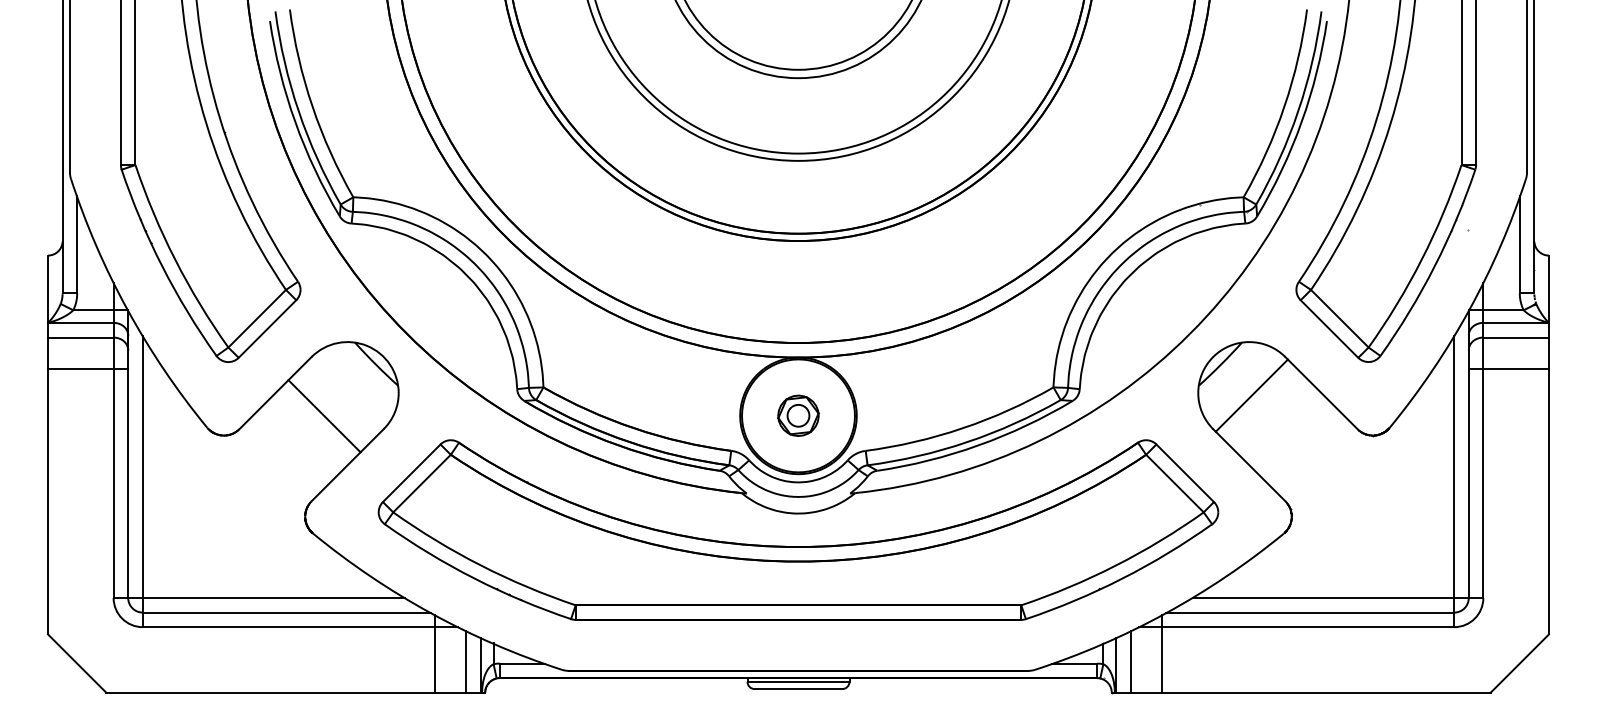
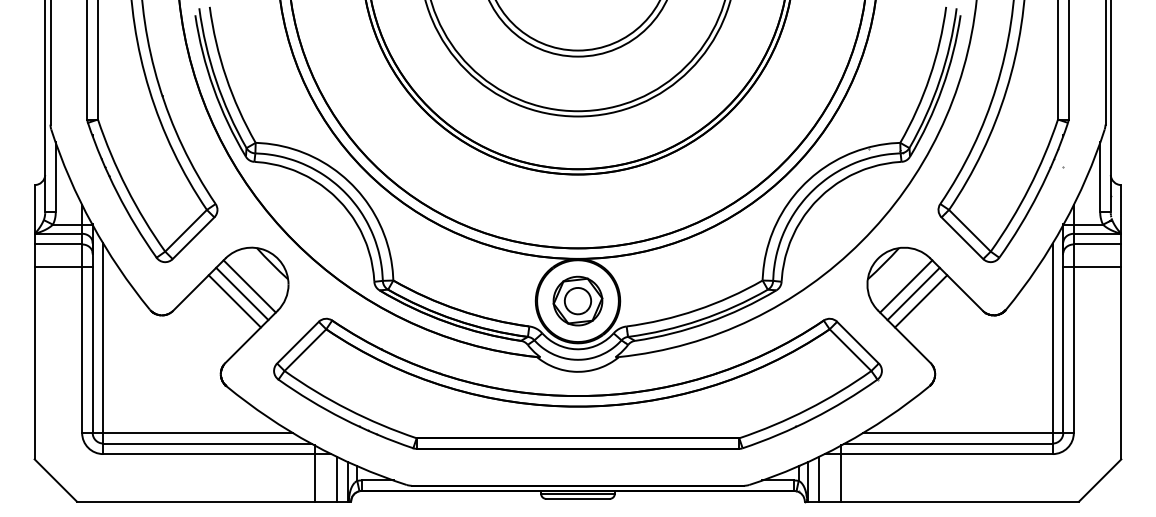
line: (344, 395) -> (249, 286), added
line: (335, 405) -> (242, 293), added
line: (1261, 405) -> (913, 293), added
part: (797, 415) -> (577, 300), size x1.67
line: (1272, 416) -> (921, 301), added

